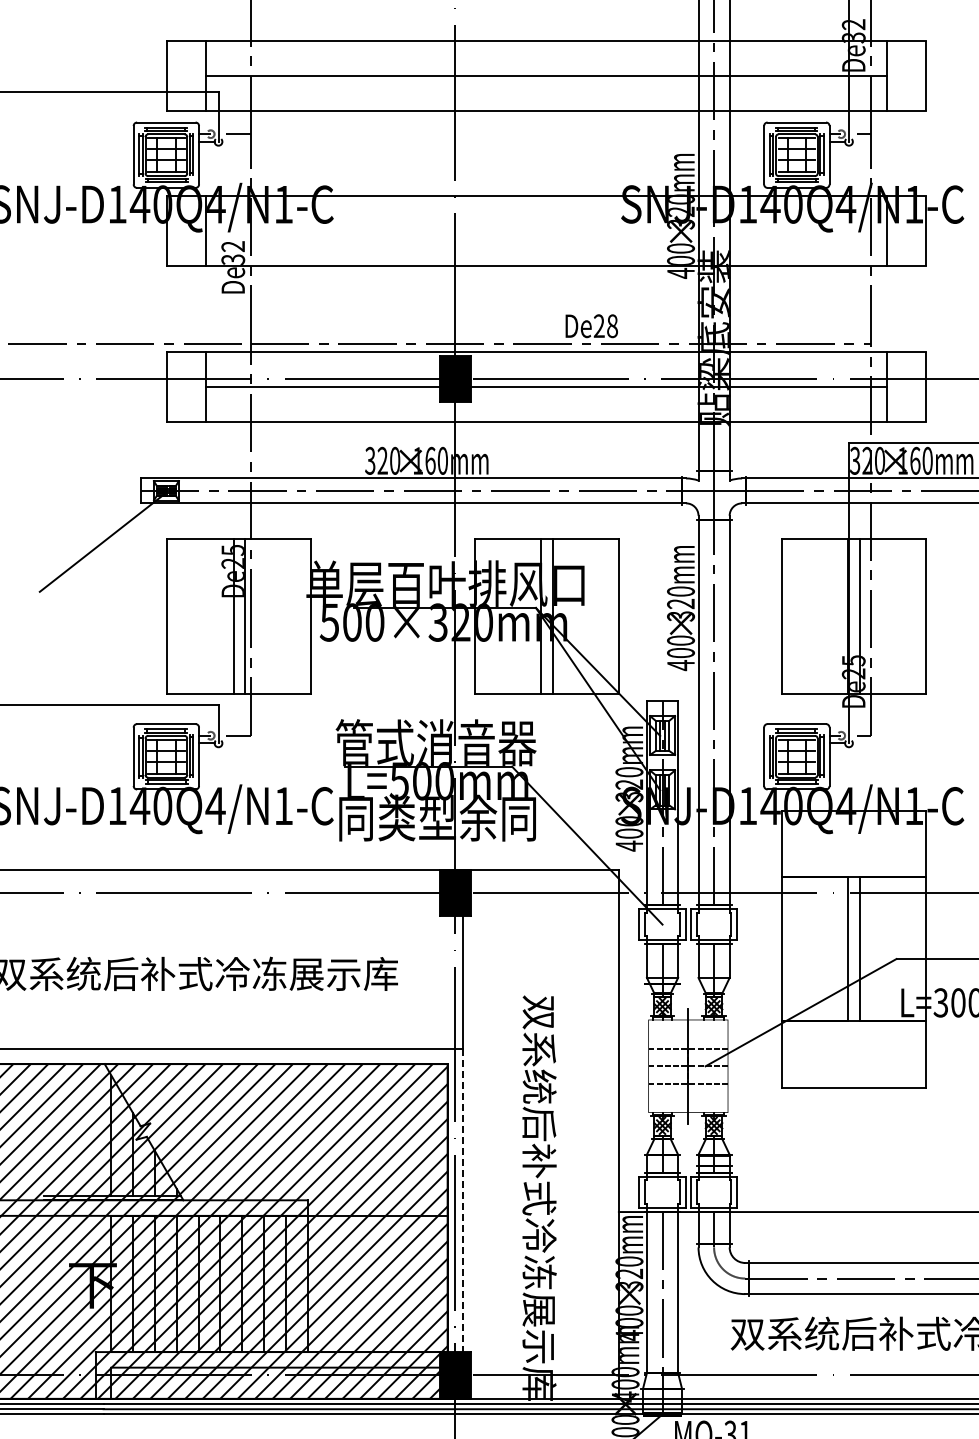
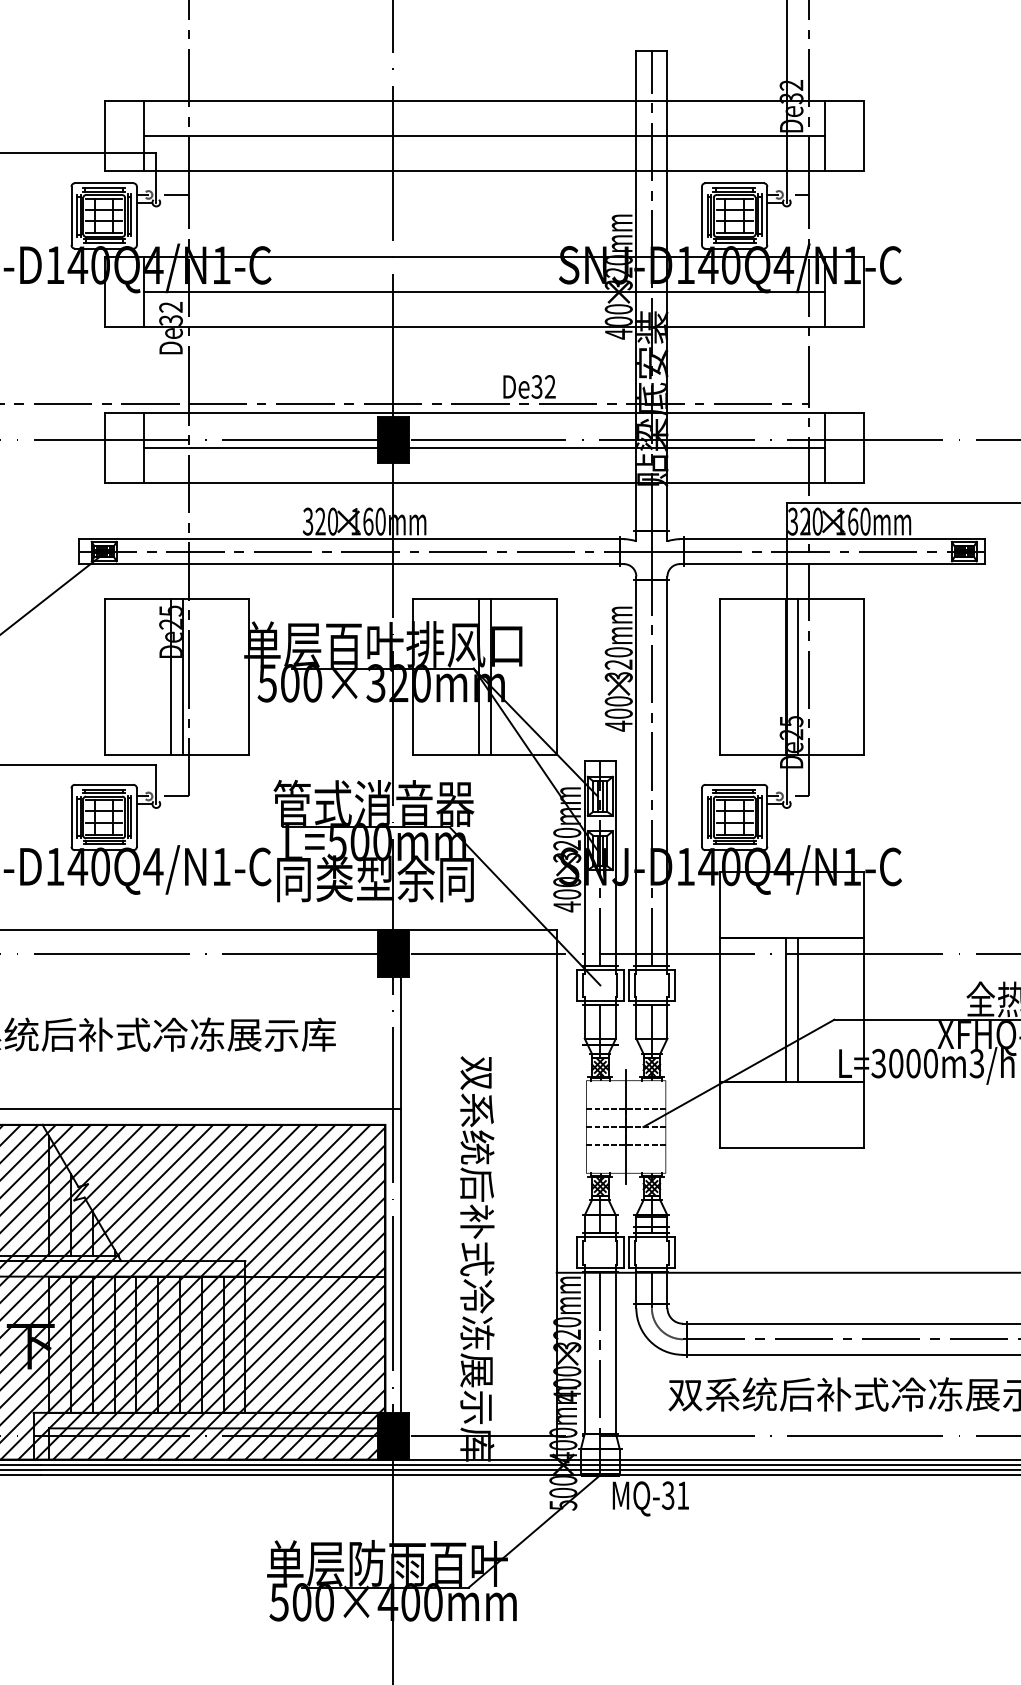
line: (546, 231) -> (484, 292), added
text: (605, 325) -> (543, 386), De28 -> De32
line: (463, 1200) -> (401, 1261), dashed -> solid

